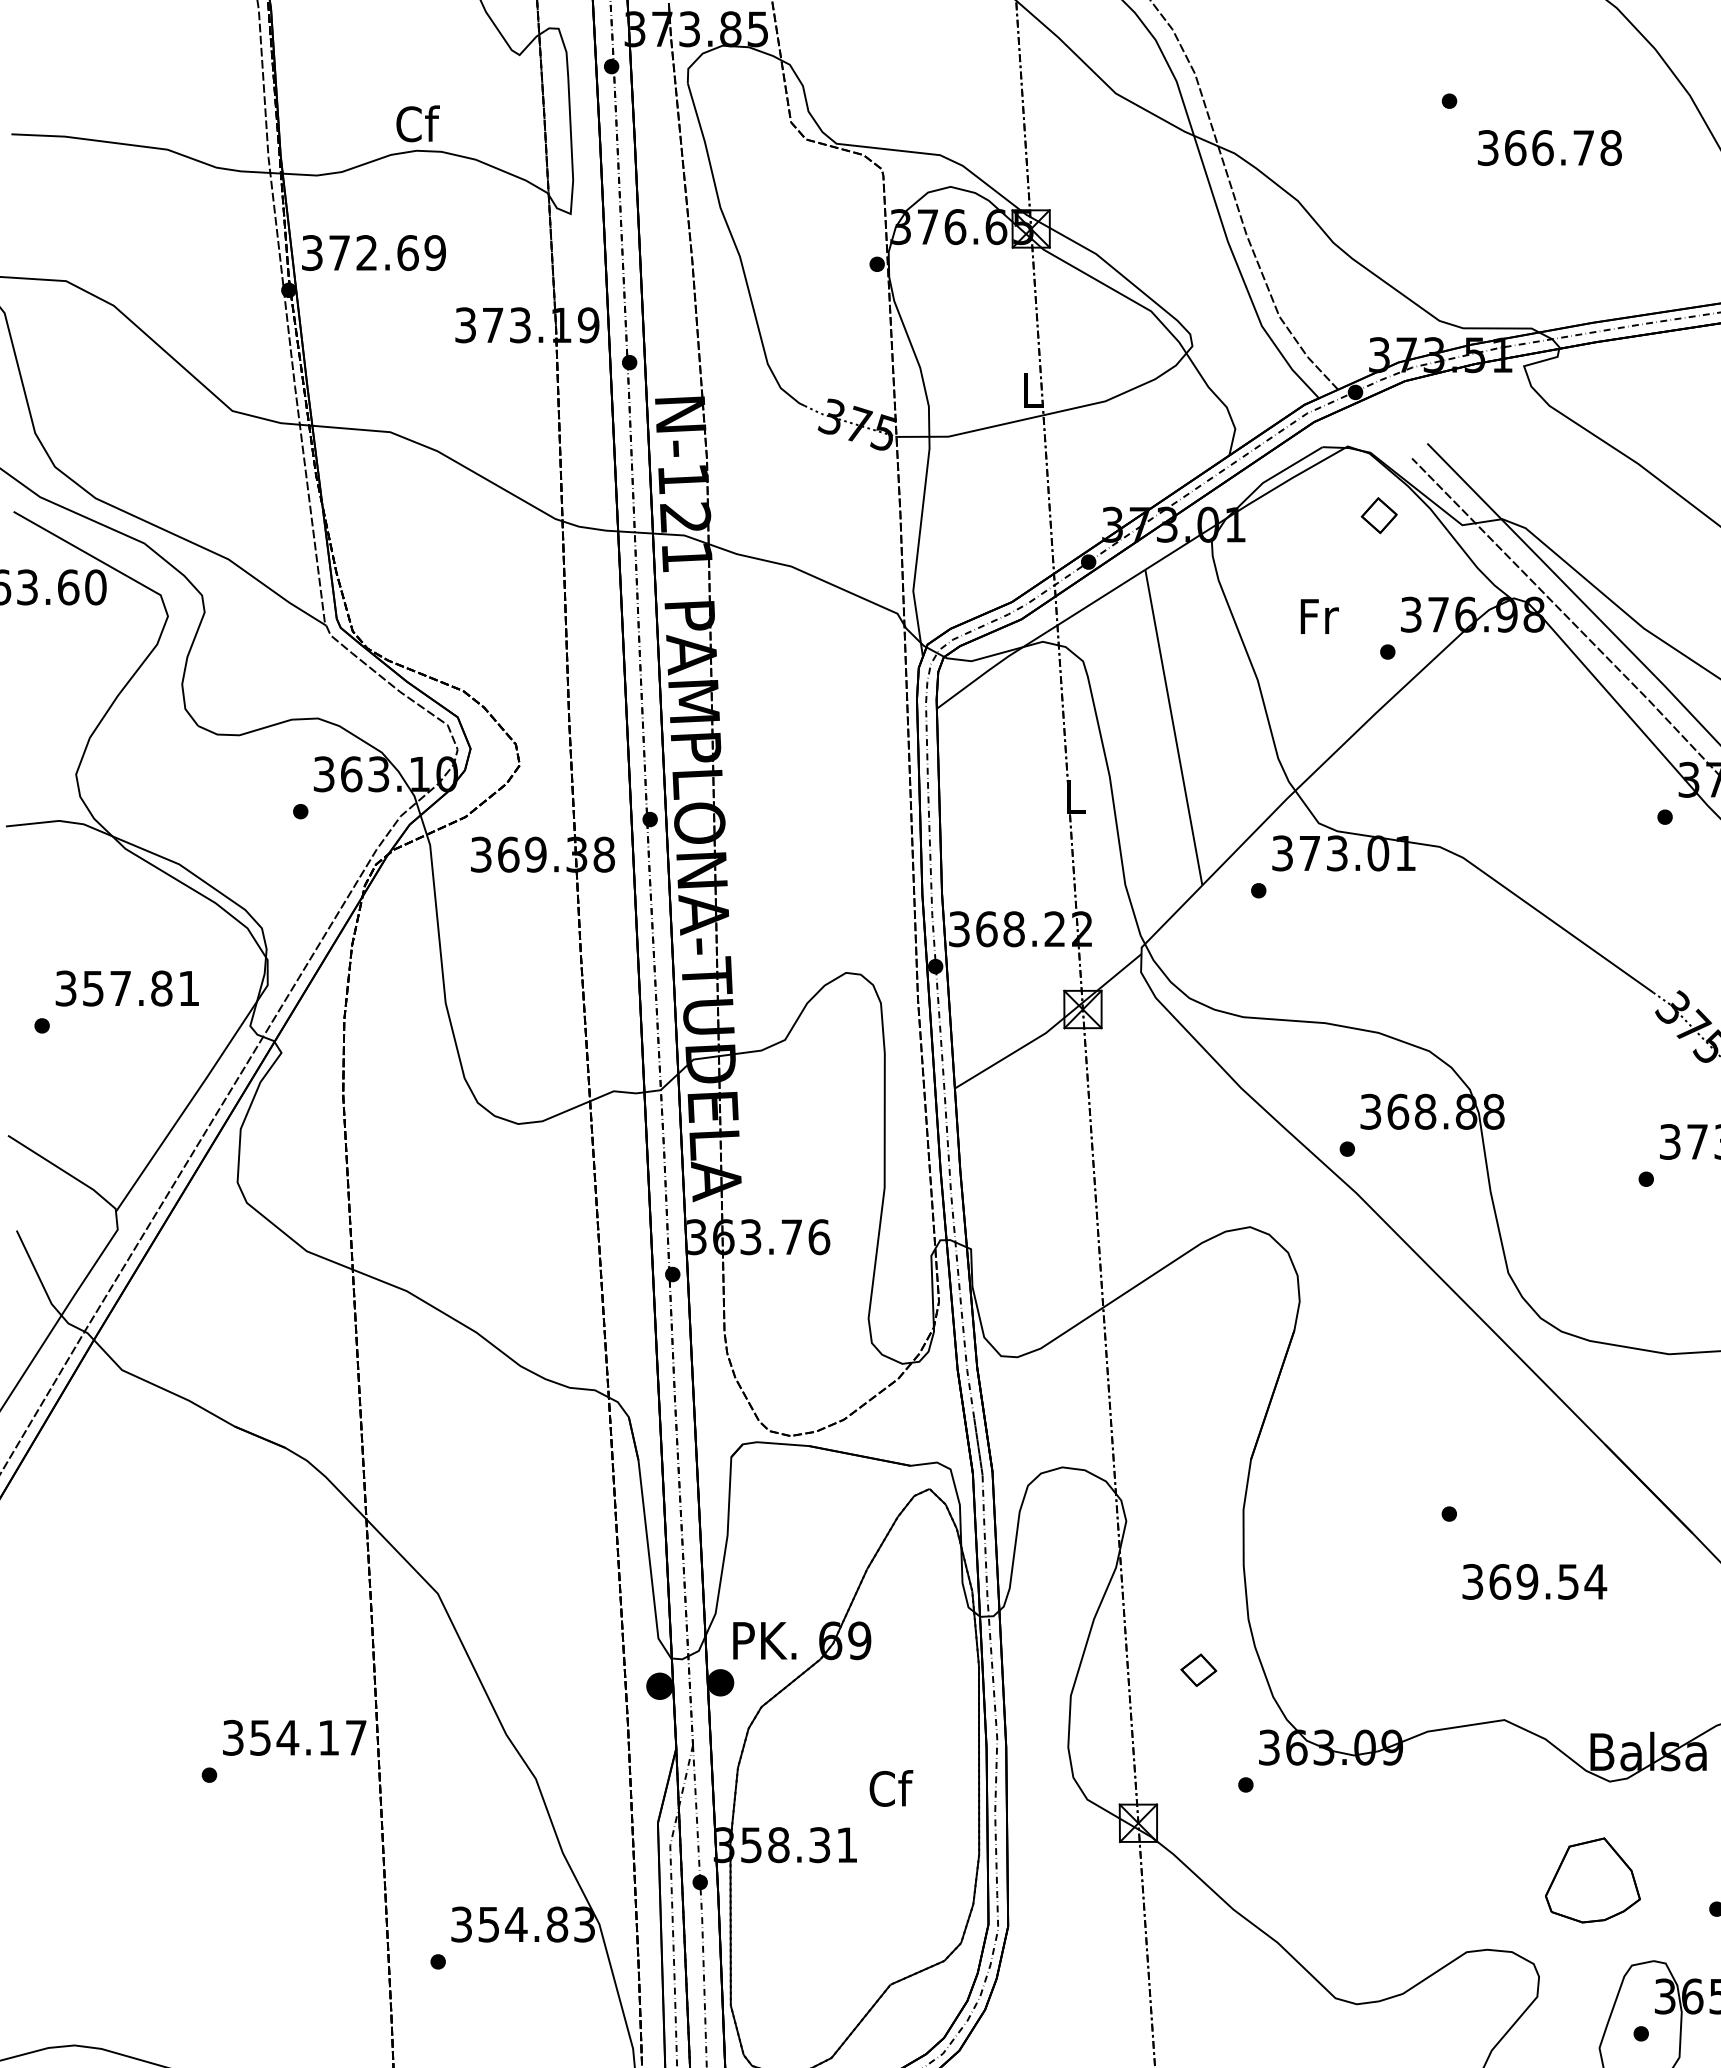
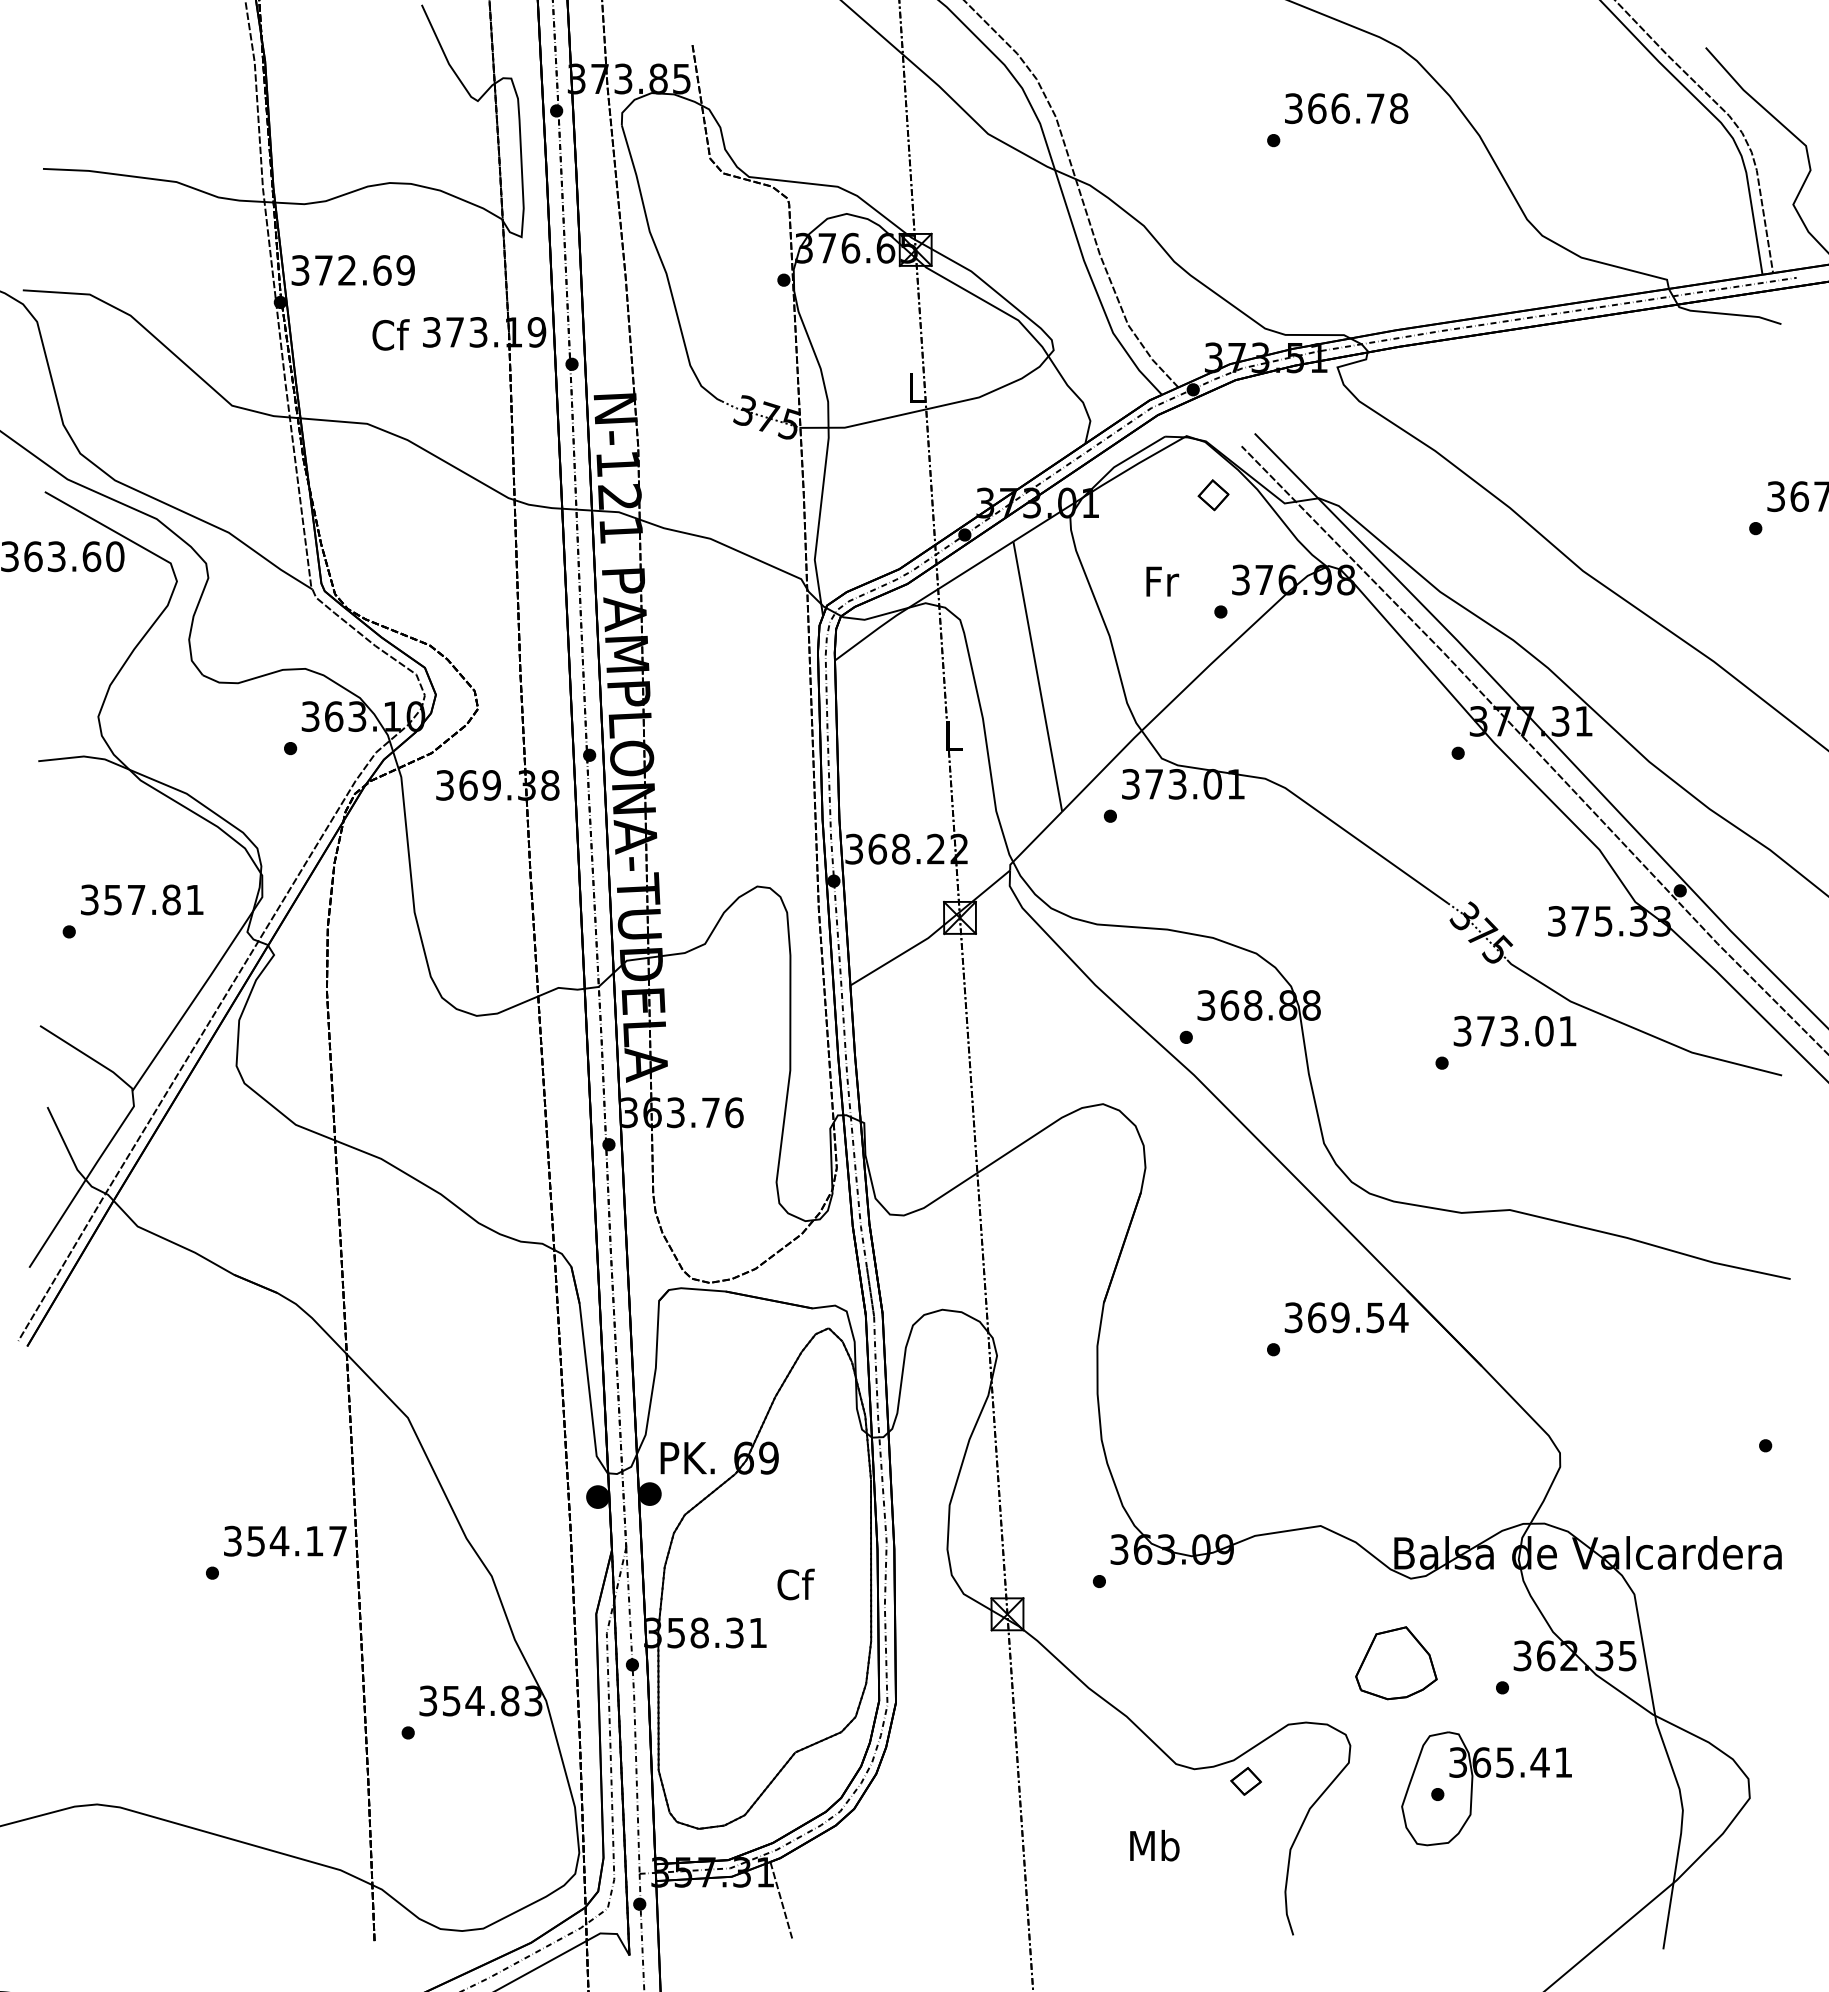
text: (417, 123) -> (390, 334), moved
text: (1549, 147) -> (1346, 108), moved
text: (1534, 1581) -> (1346, 1317), moved
part: (1198, 1670) -> (1245, 1781), moved

